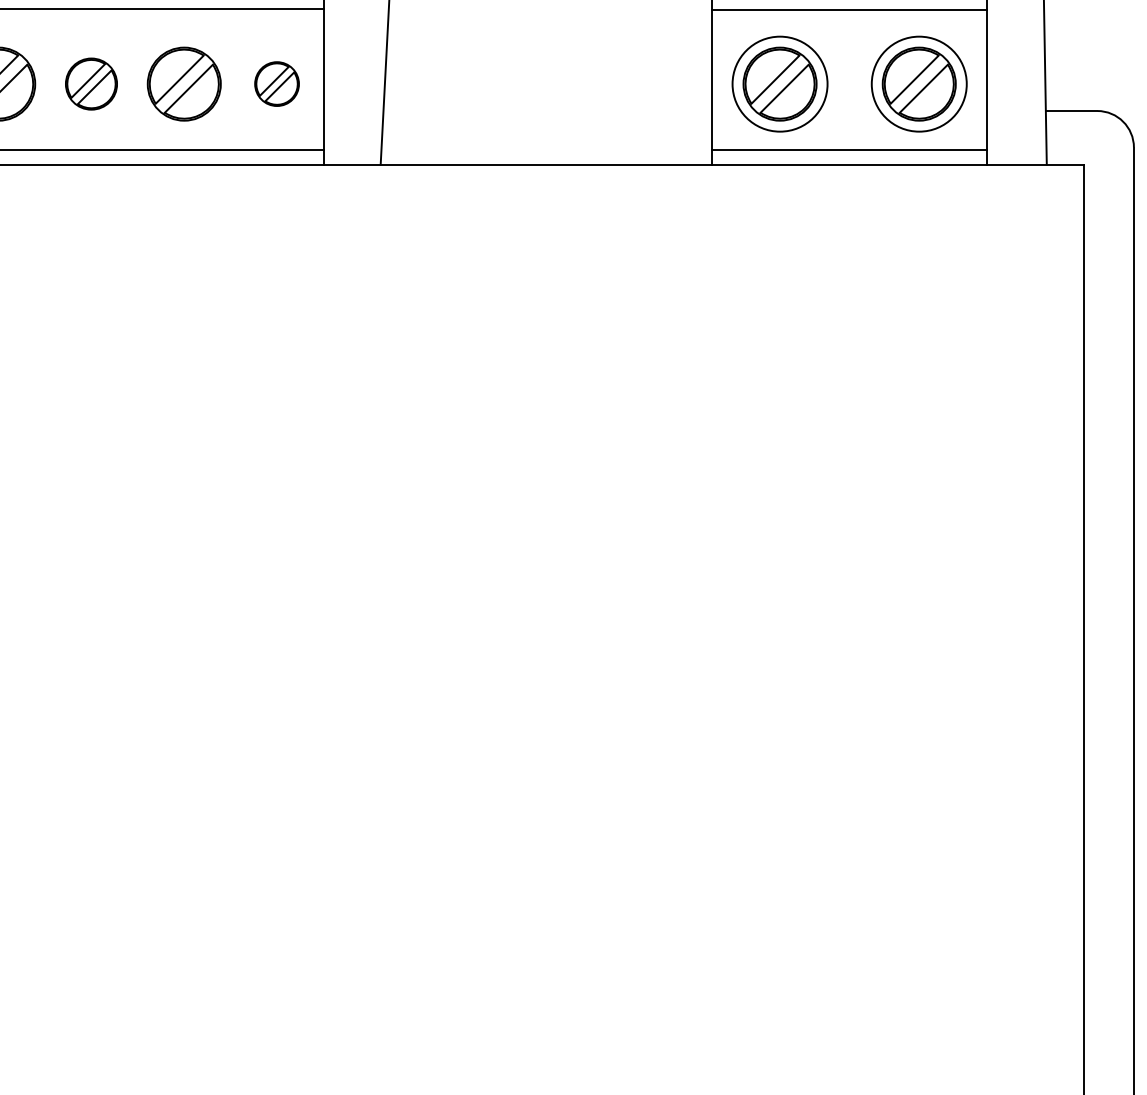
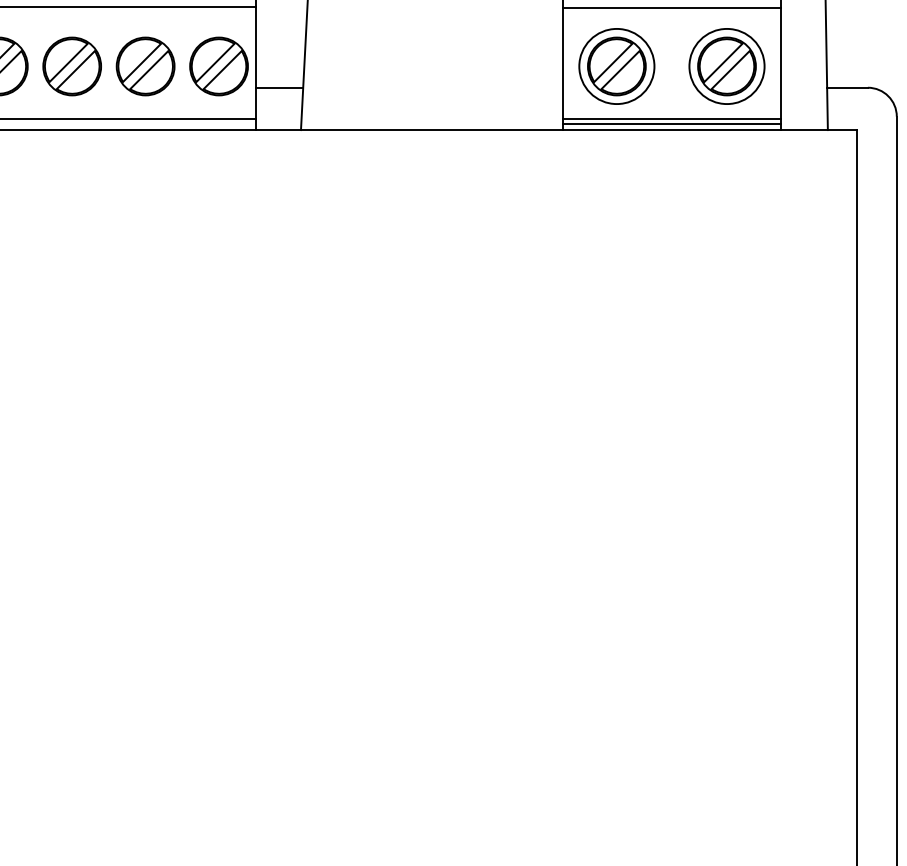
part: (91, 83) -> (72, 65), size x1.43
part: (276, 83) -> (218, 65), size x1.67
line: (353, 111) -> (279, 88), added
line: (849, 156) -> (671, 123), added

